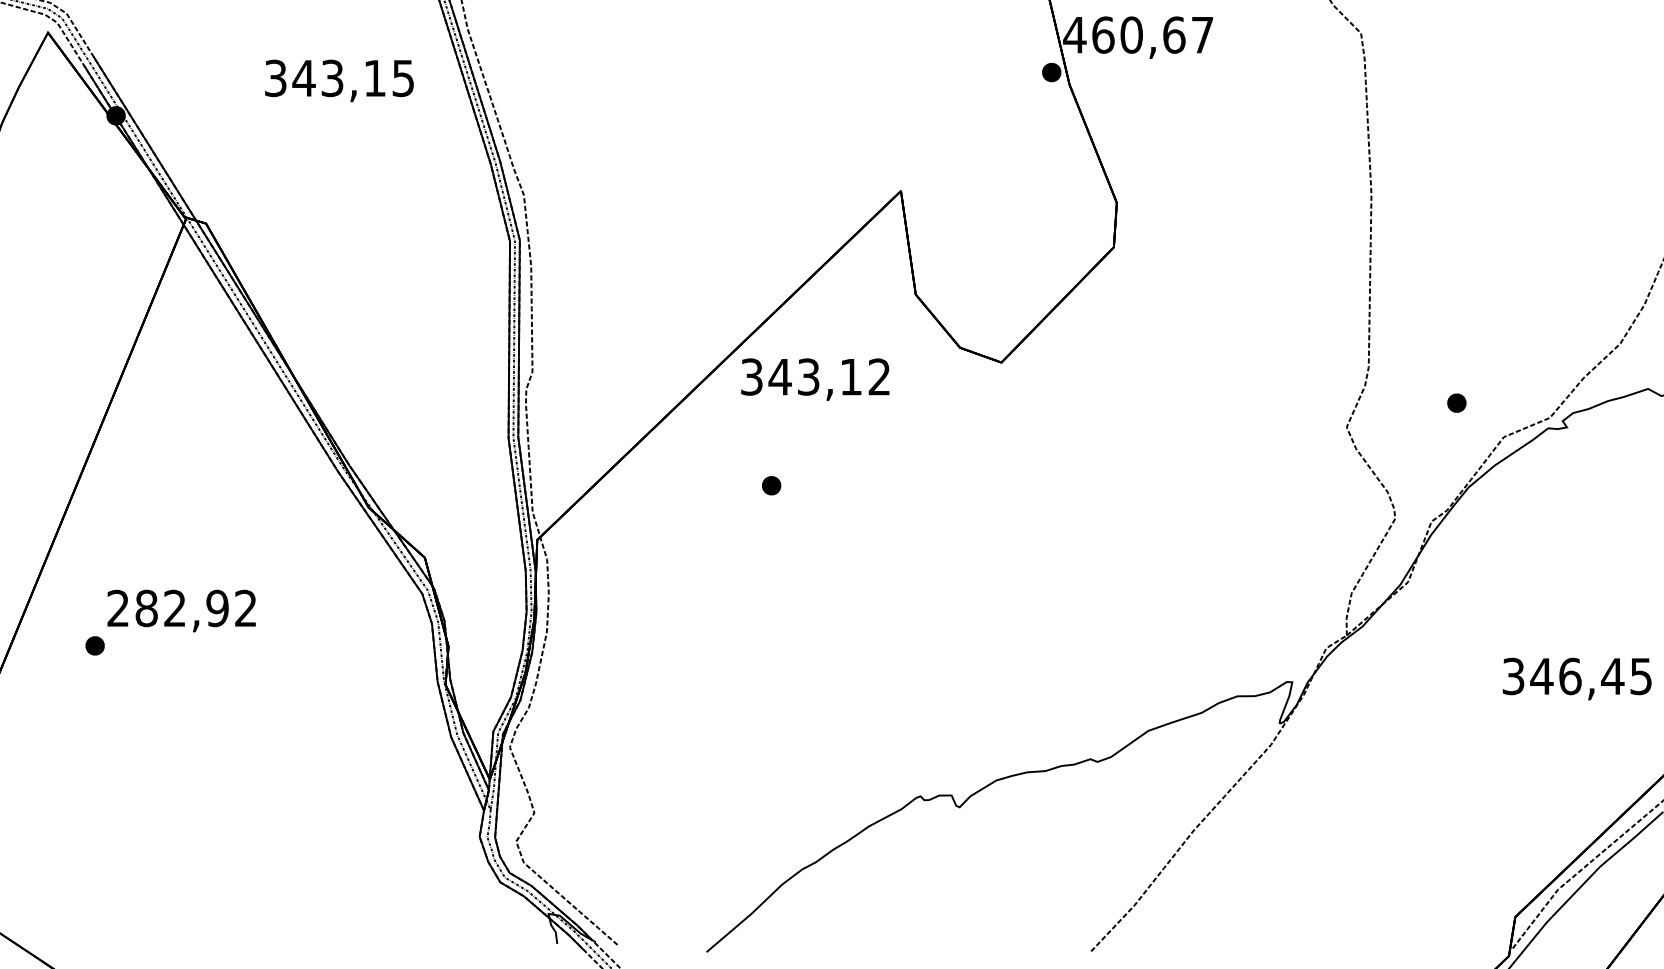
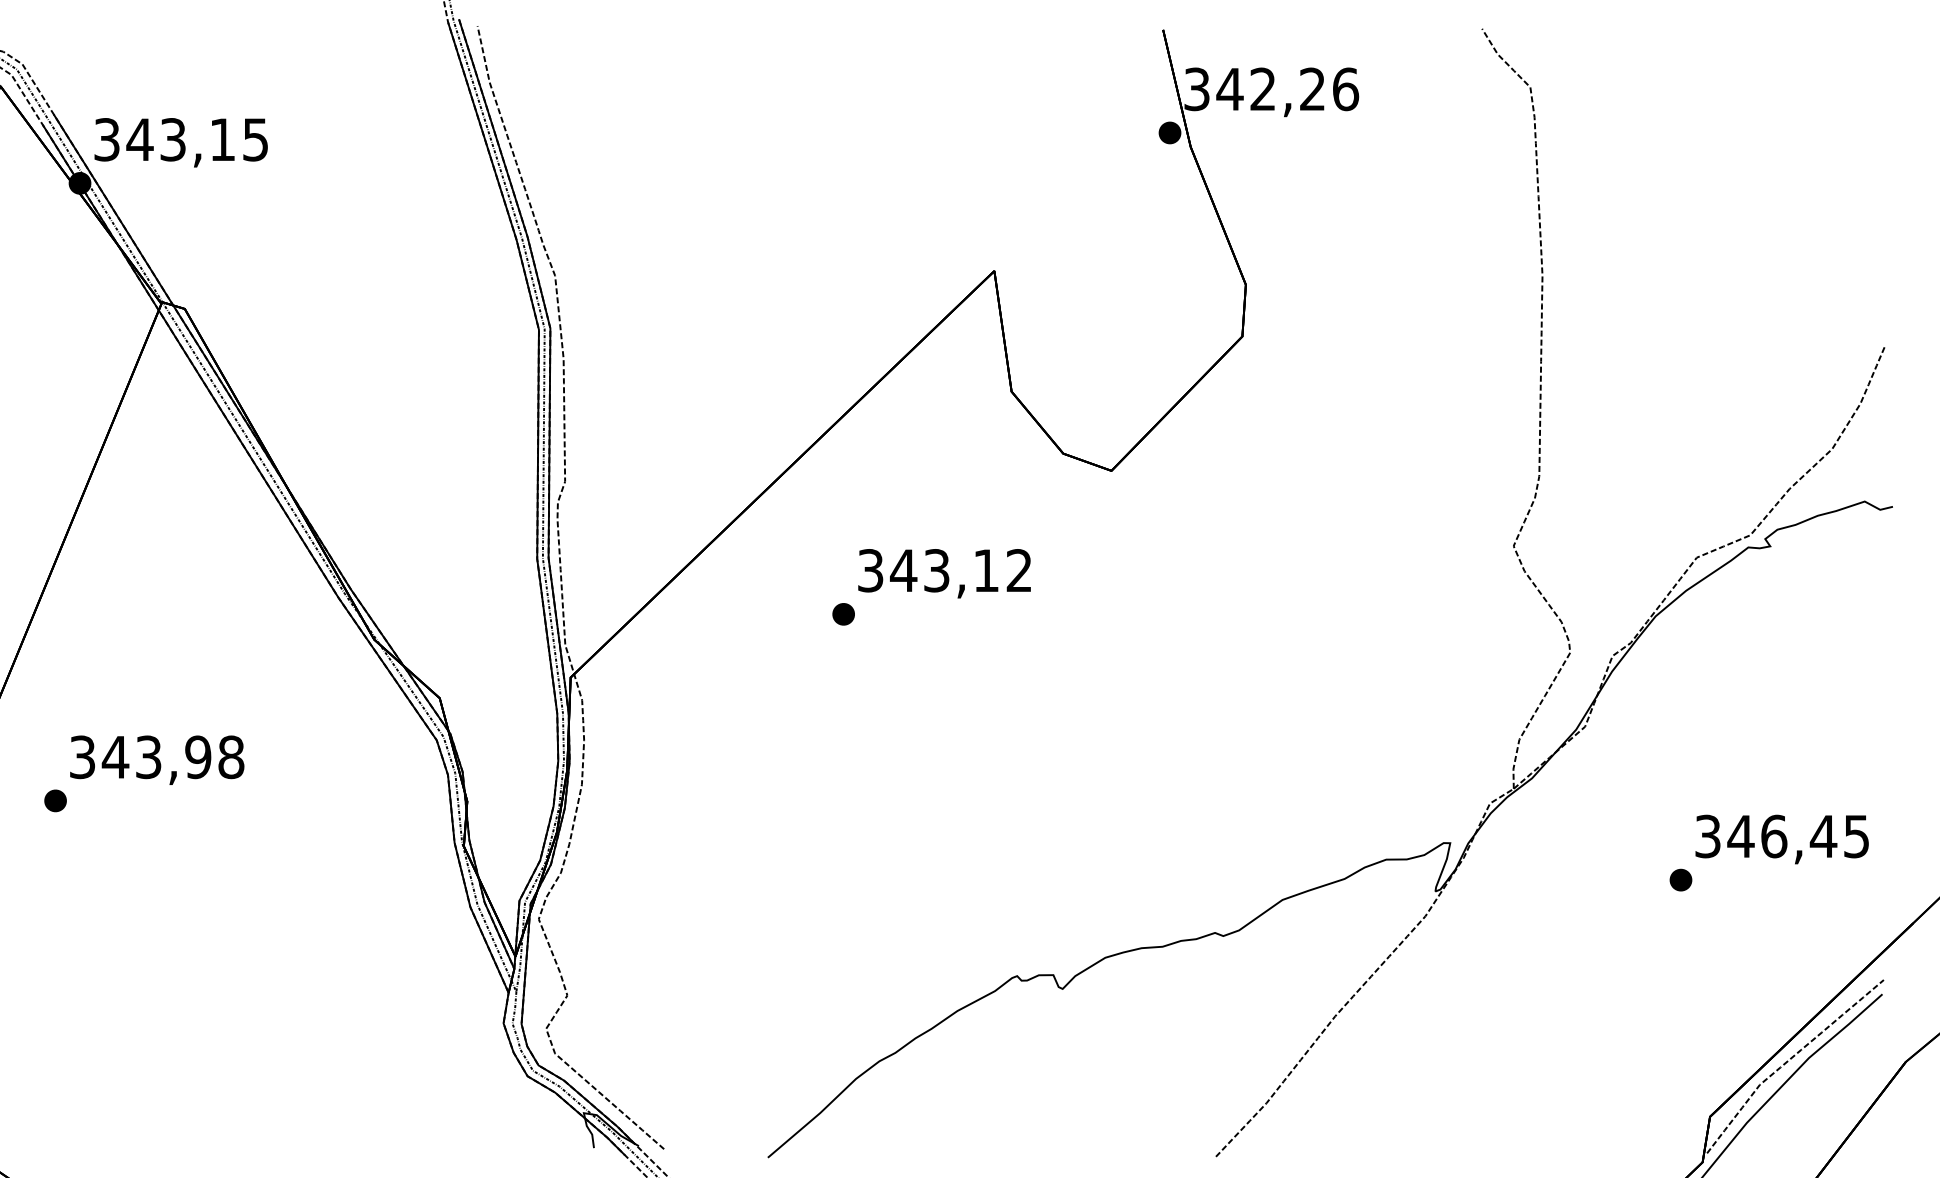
text: (1138, 35) -> (1271, 89), 460,67 -> 342,26
text: (338, 80) -> (180, 142), moved
text: (815, 379) -> (944, 573), moved
part: (1456, 402) -> (1680, 879), moved
text: (182, 608) -> (157, 757), 282,92 -> 343,98

